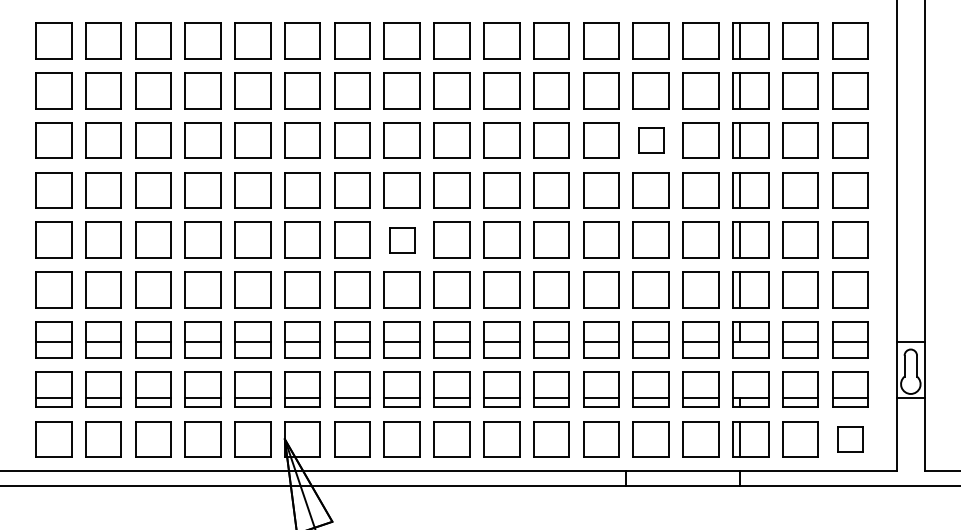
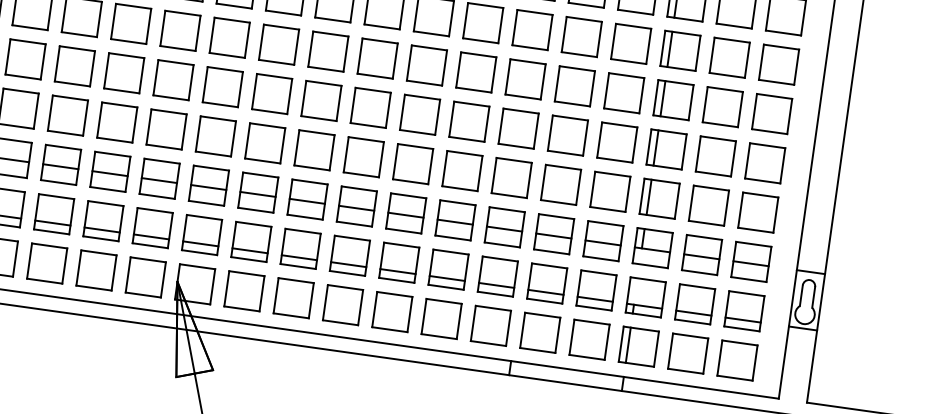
part: (650, 140) -> (581, 36), size x1.43
part: (401, 239) -> (320, 100), size x1.43
part: (850, 439) -> (737, 360), size x1.43

